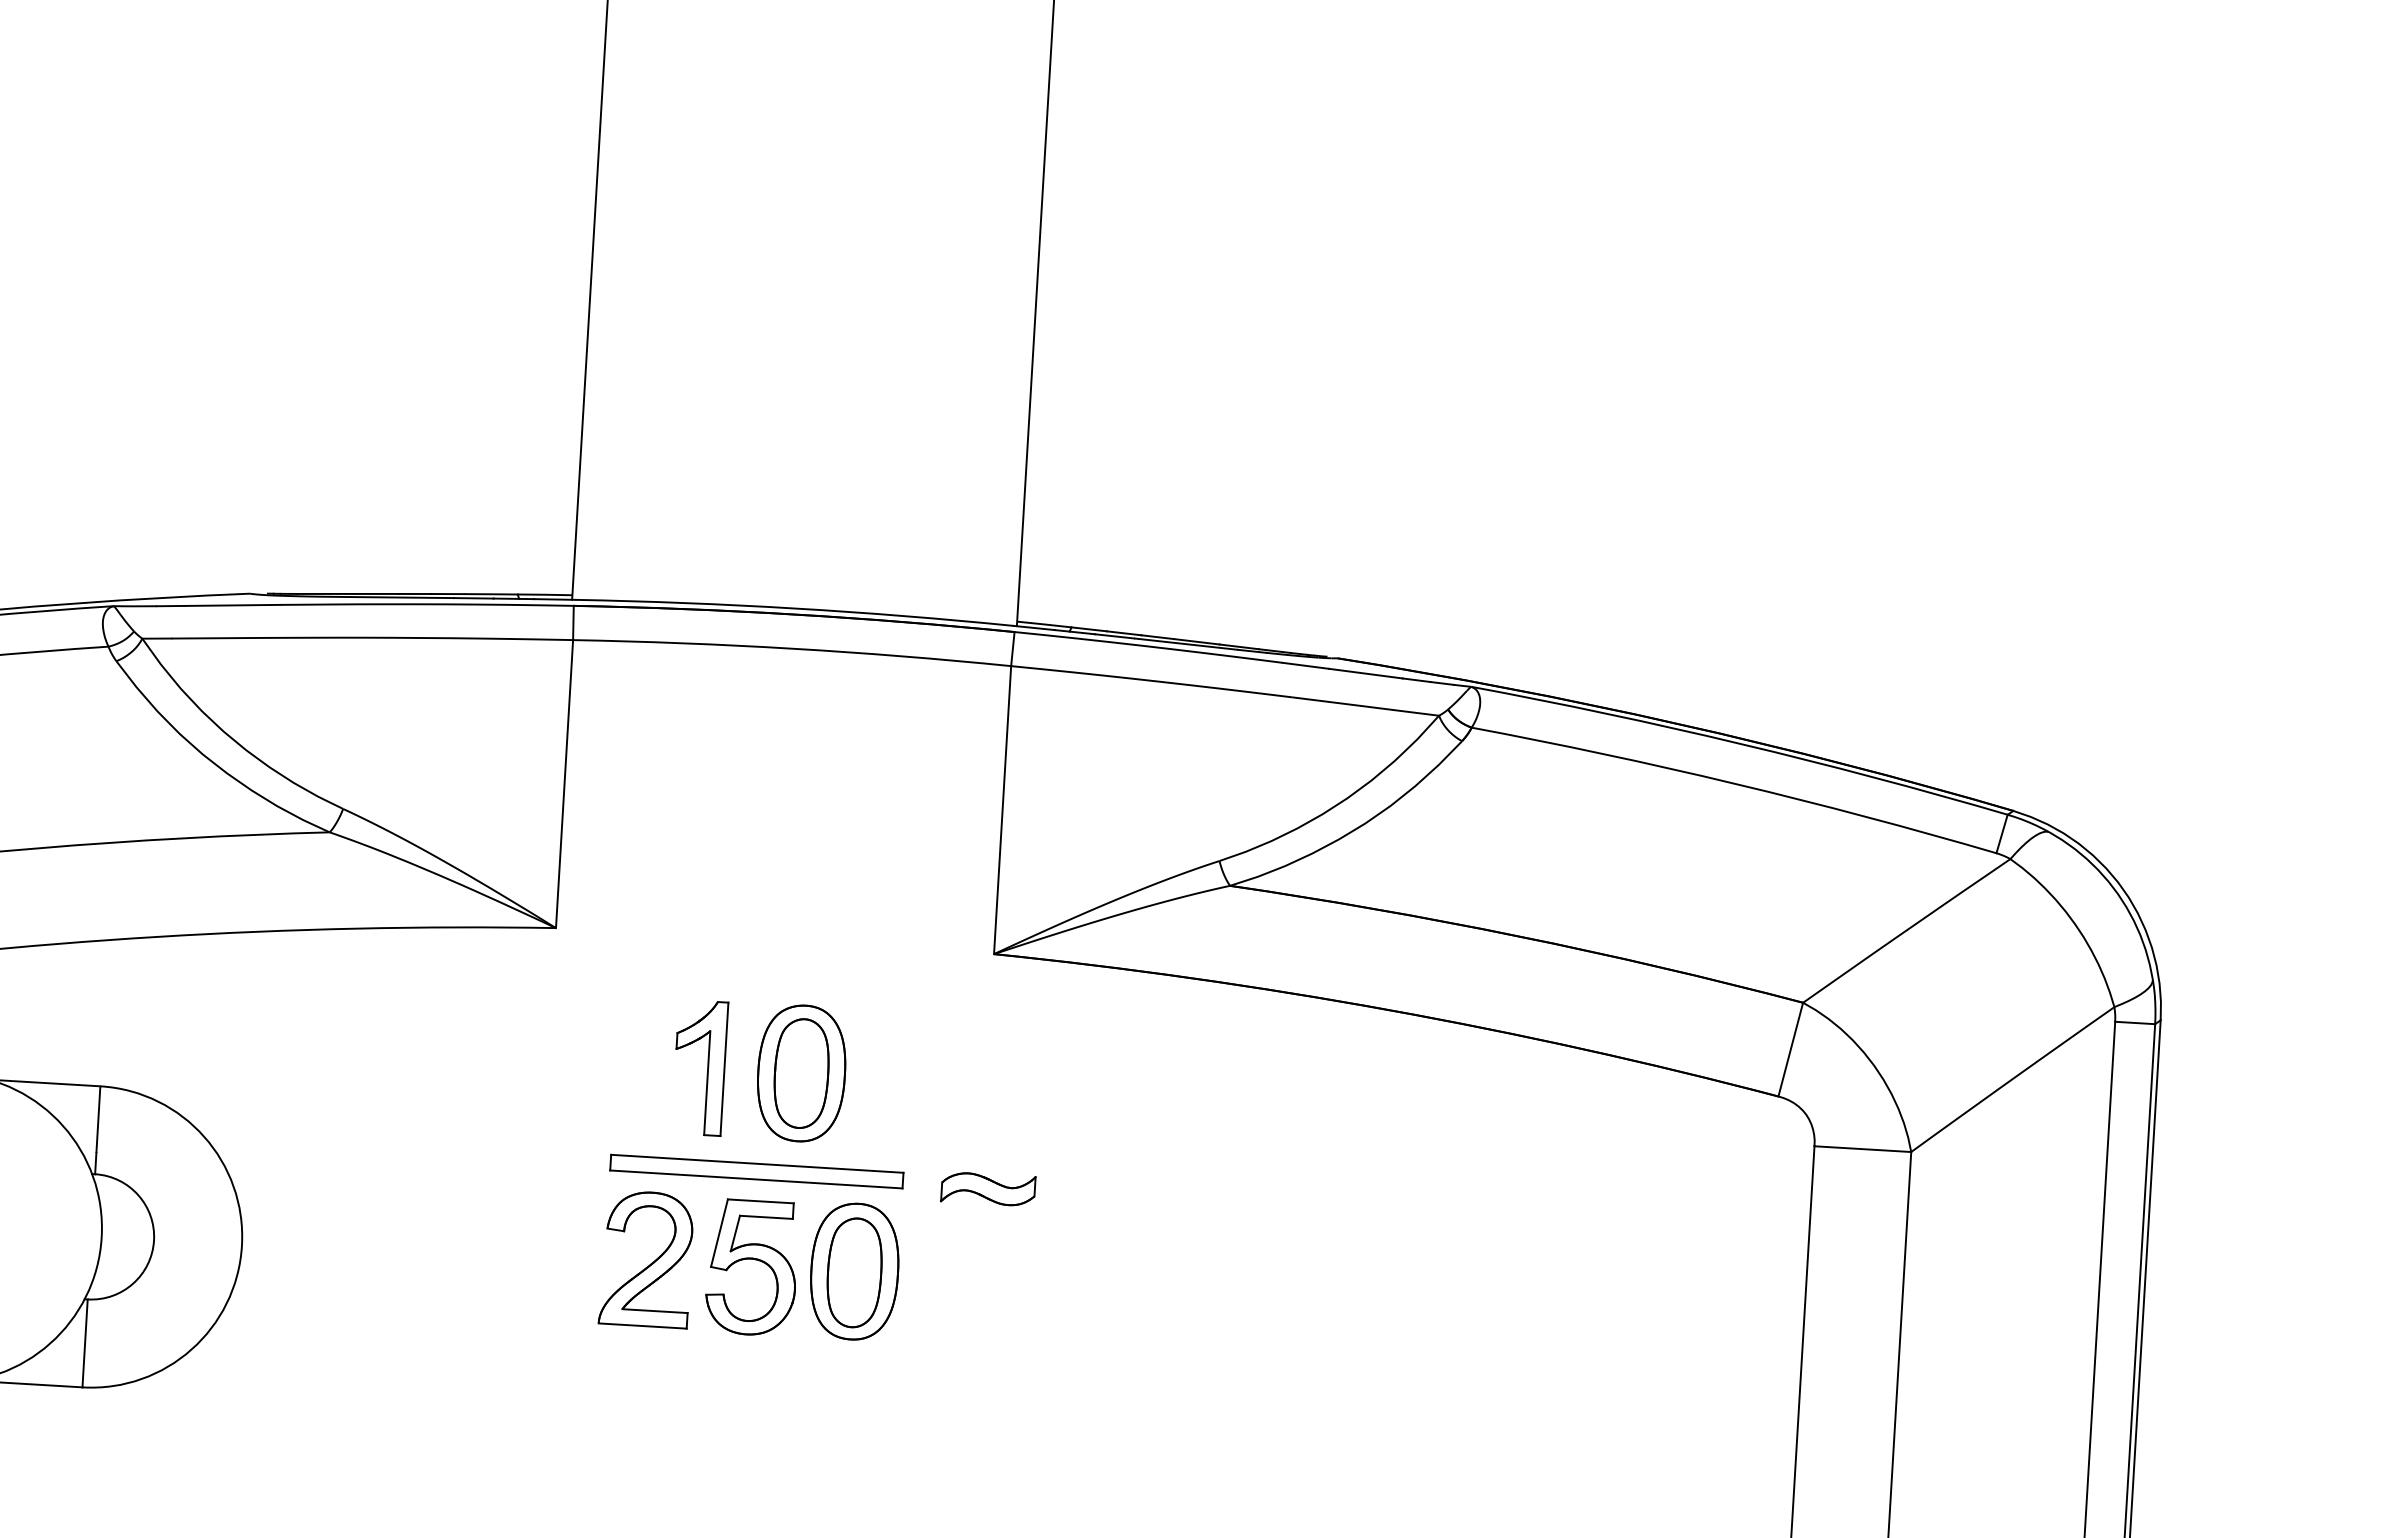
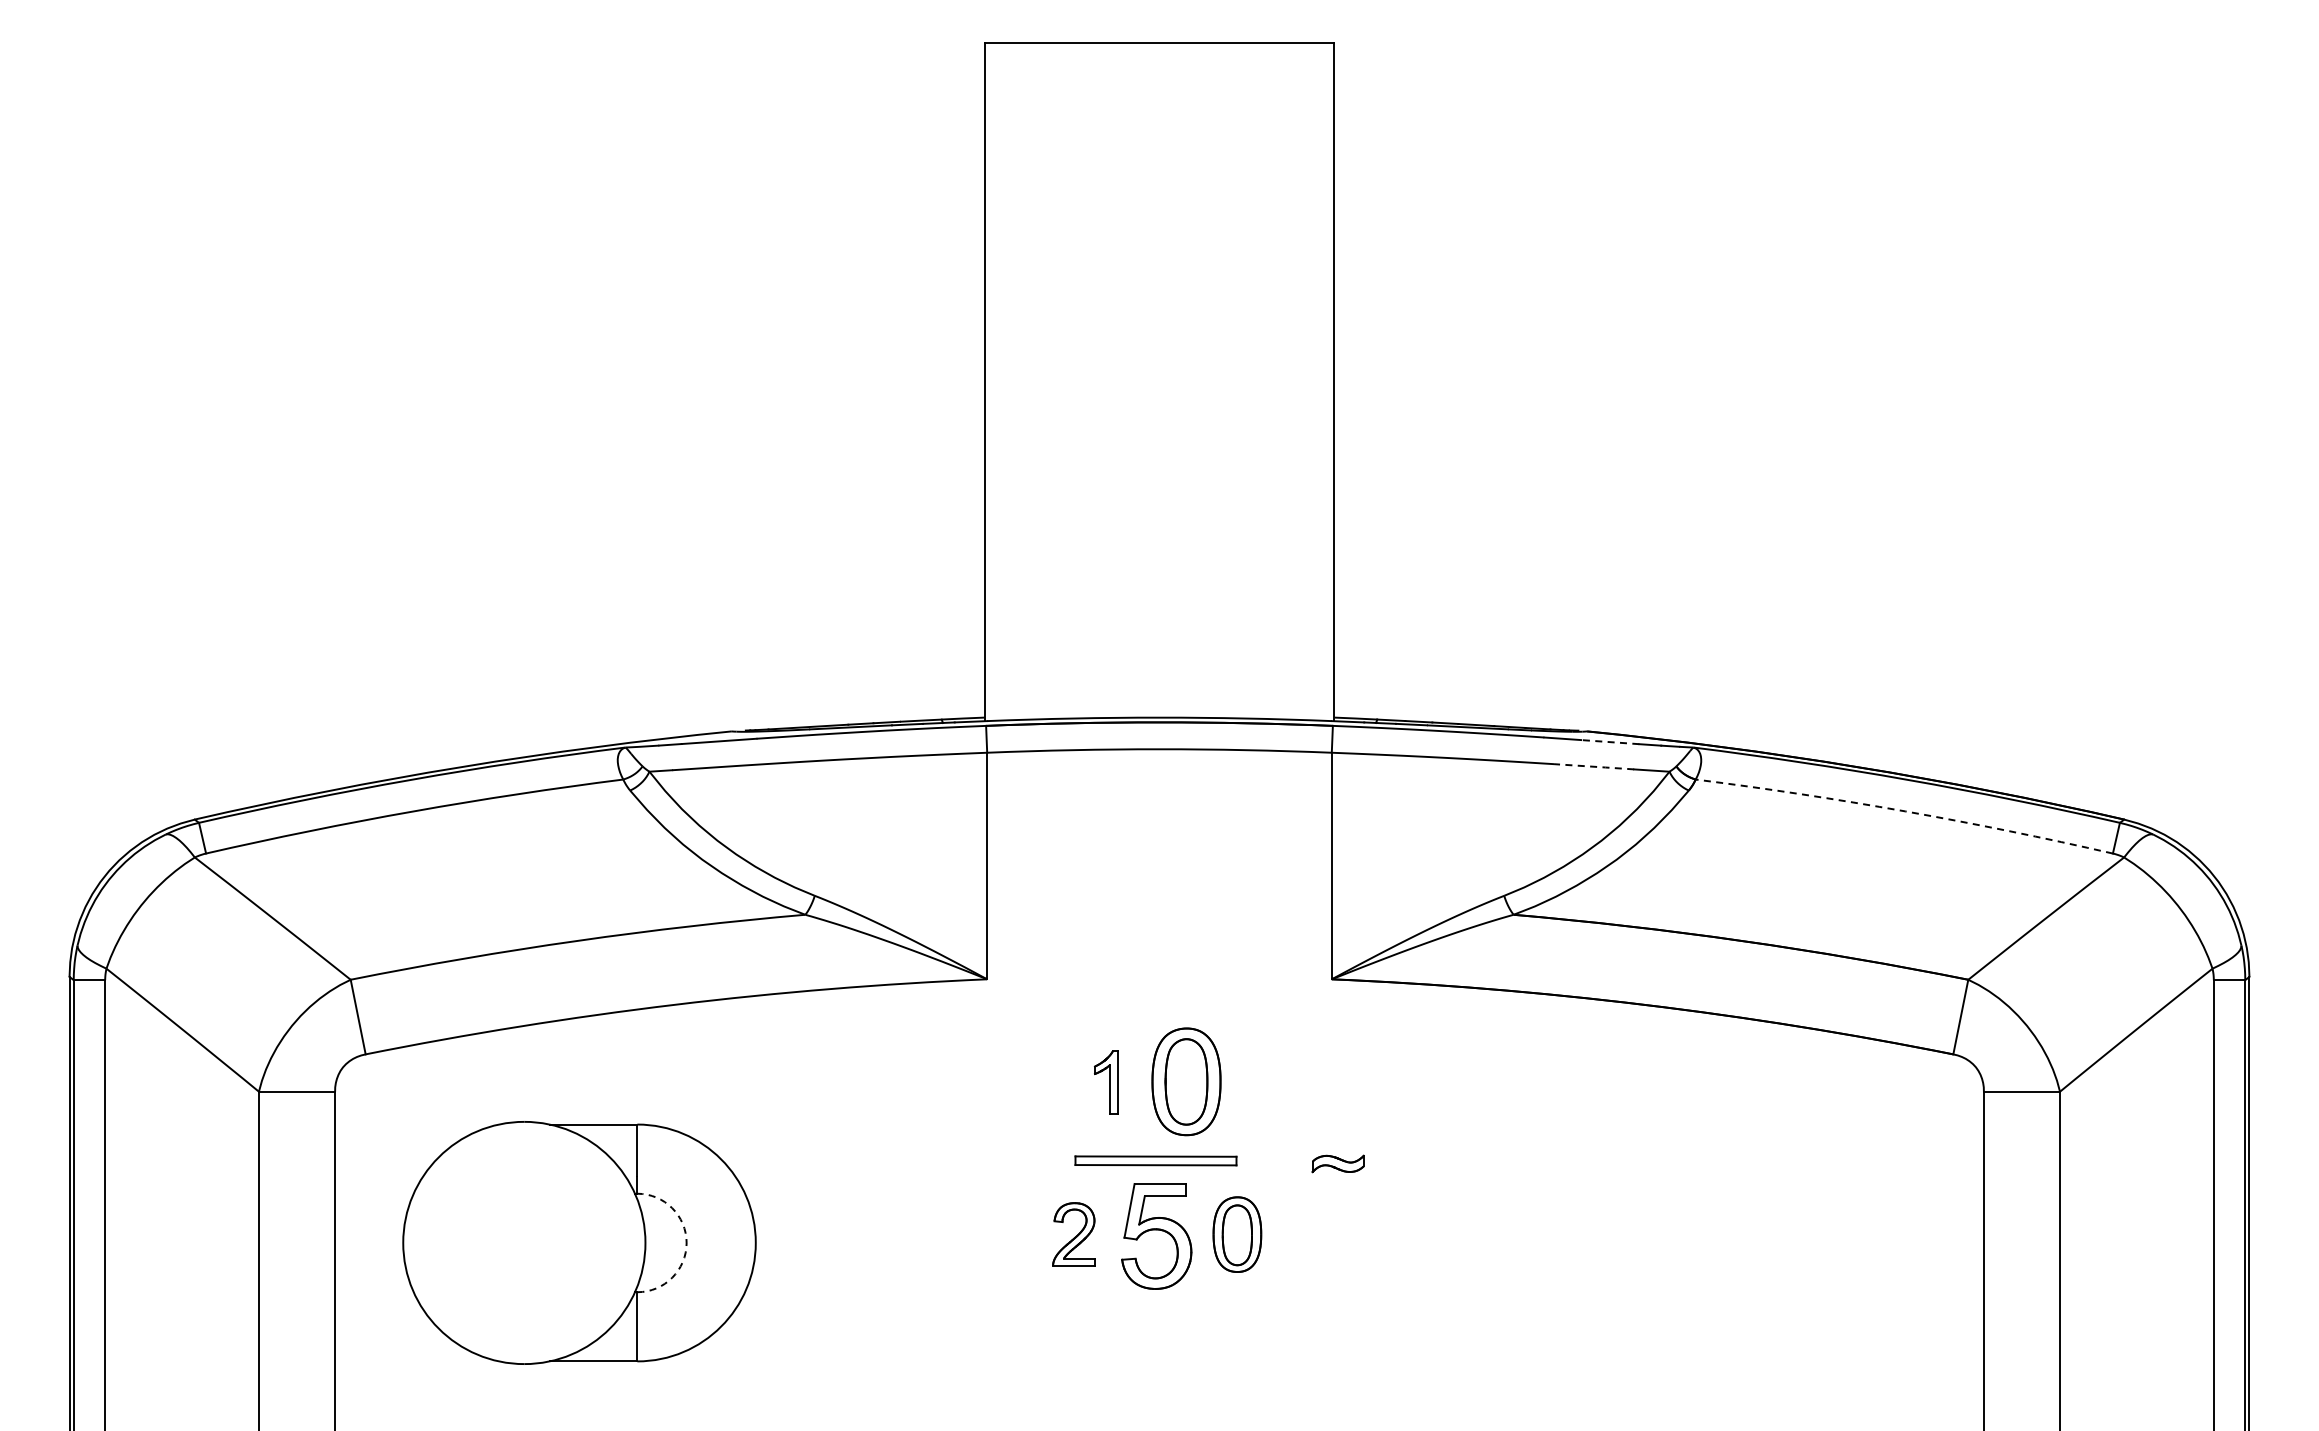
line: (1364, 674) -> (1609, 742), solid -> dashed
line: (1344, 703) -> (1594, 766), solid -> dashed
arc: (1735, 784) -> (1905, 811), solid -> dashed
part: (699, 1068) -> (1106, 1082), size x0.6
part: (756, 1171) -> (1155, 1160), size x0.7
part: (987, 1188) -> (1337, 1163), size x0.7
arc: (153, 1239) -> (686, 1242), solid -> dashed
part: (646, 1258) -> (1073, 1234), size x0.6
part: (854, 1271) -> (1237, 1234), size x0.7

